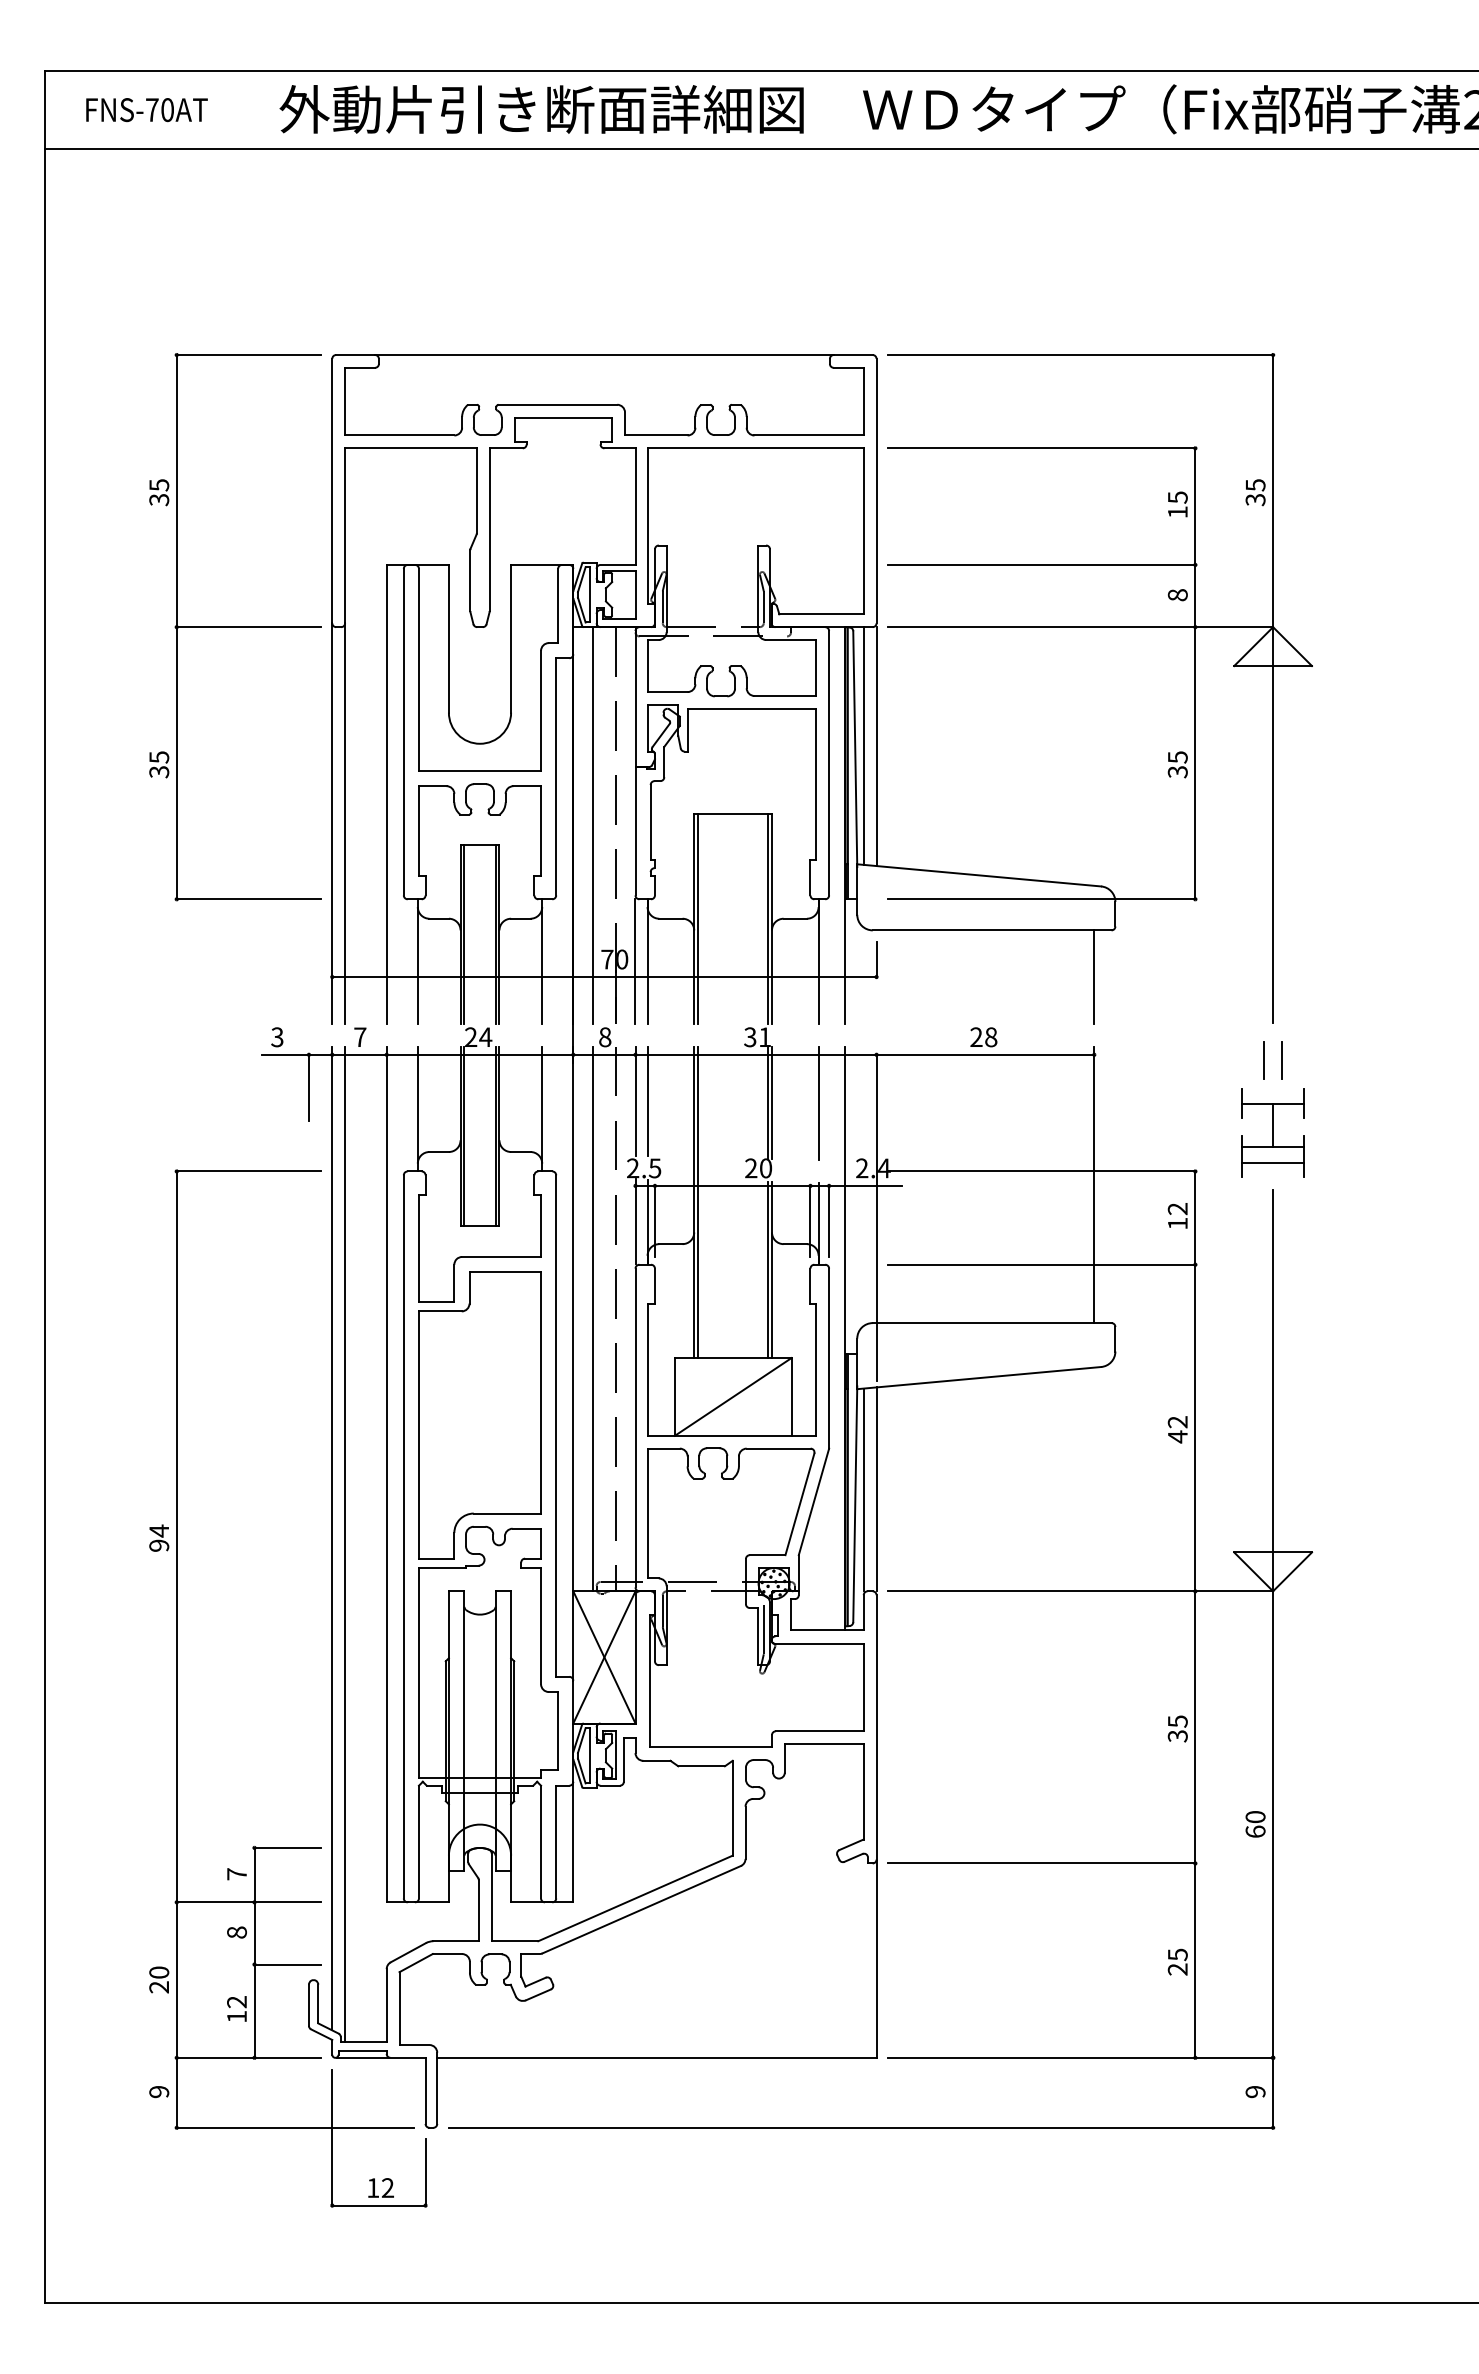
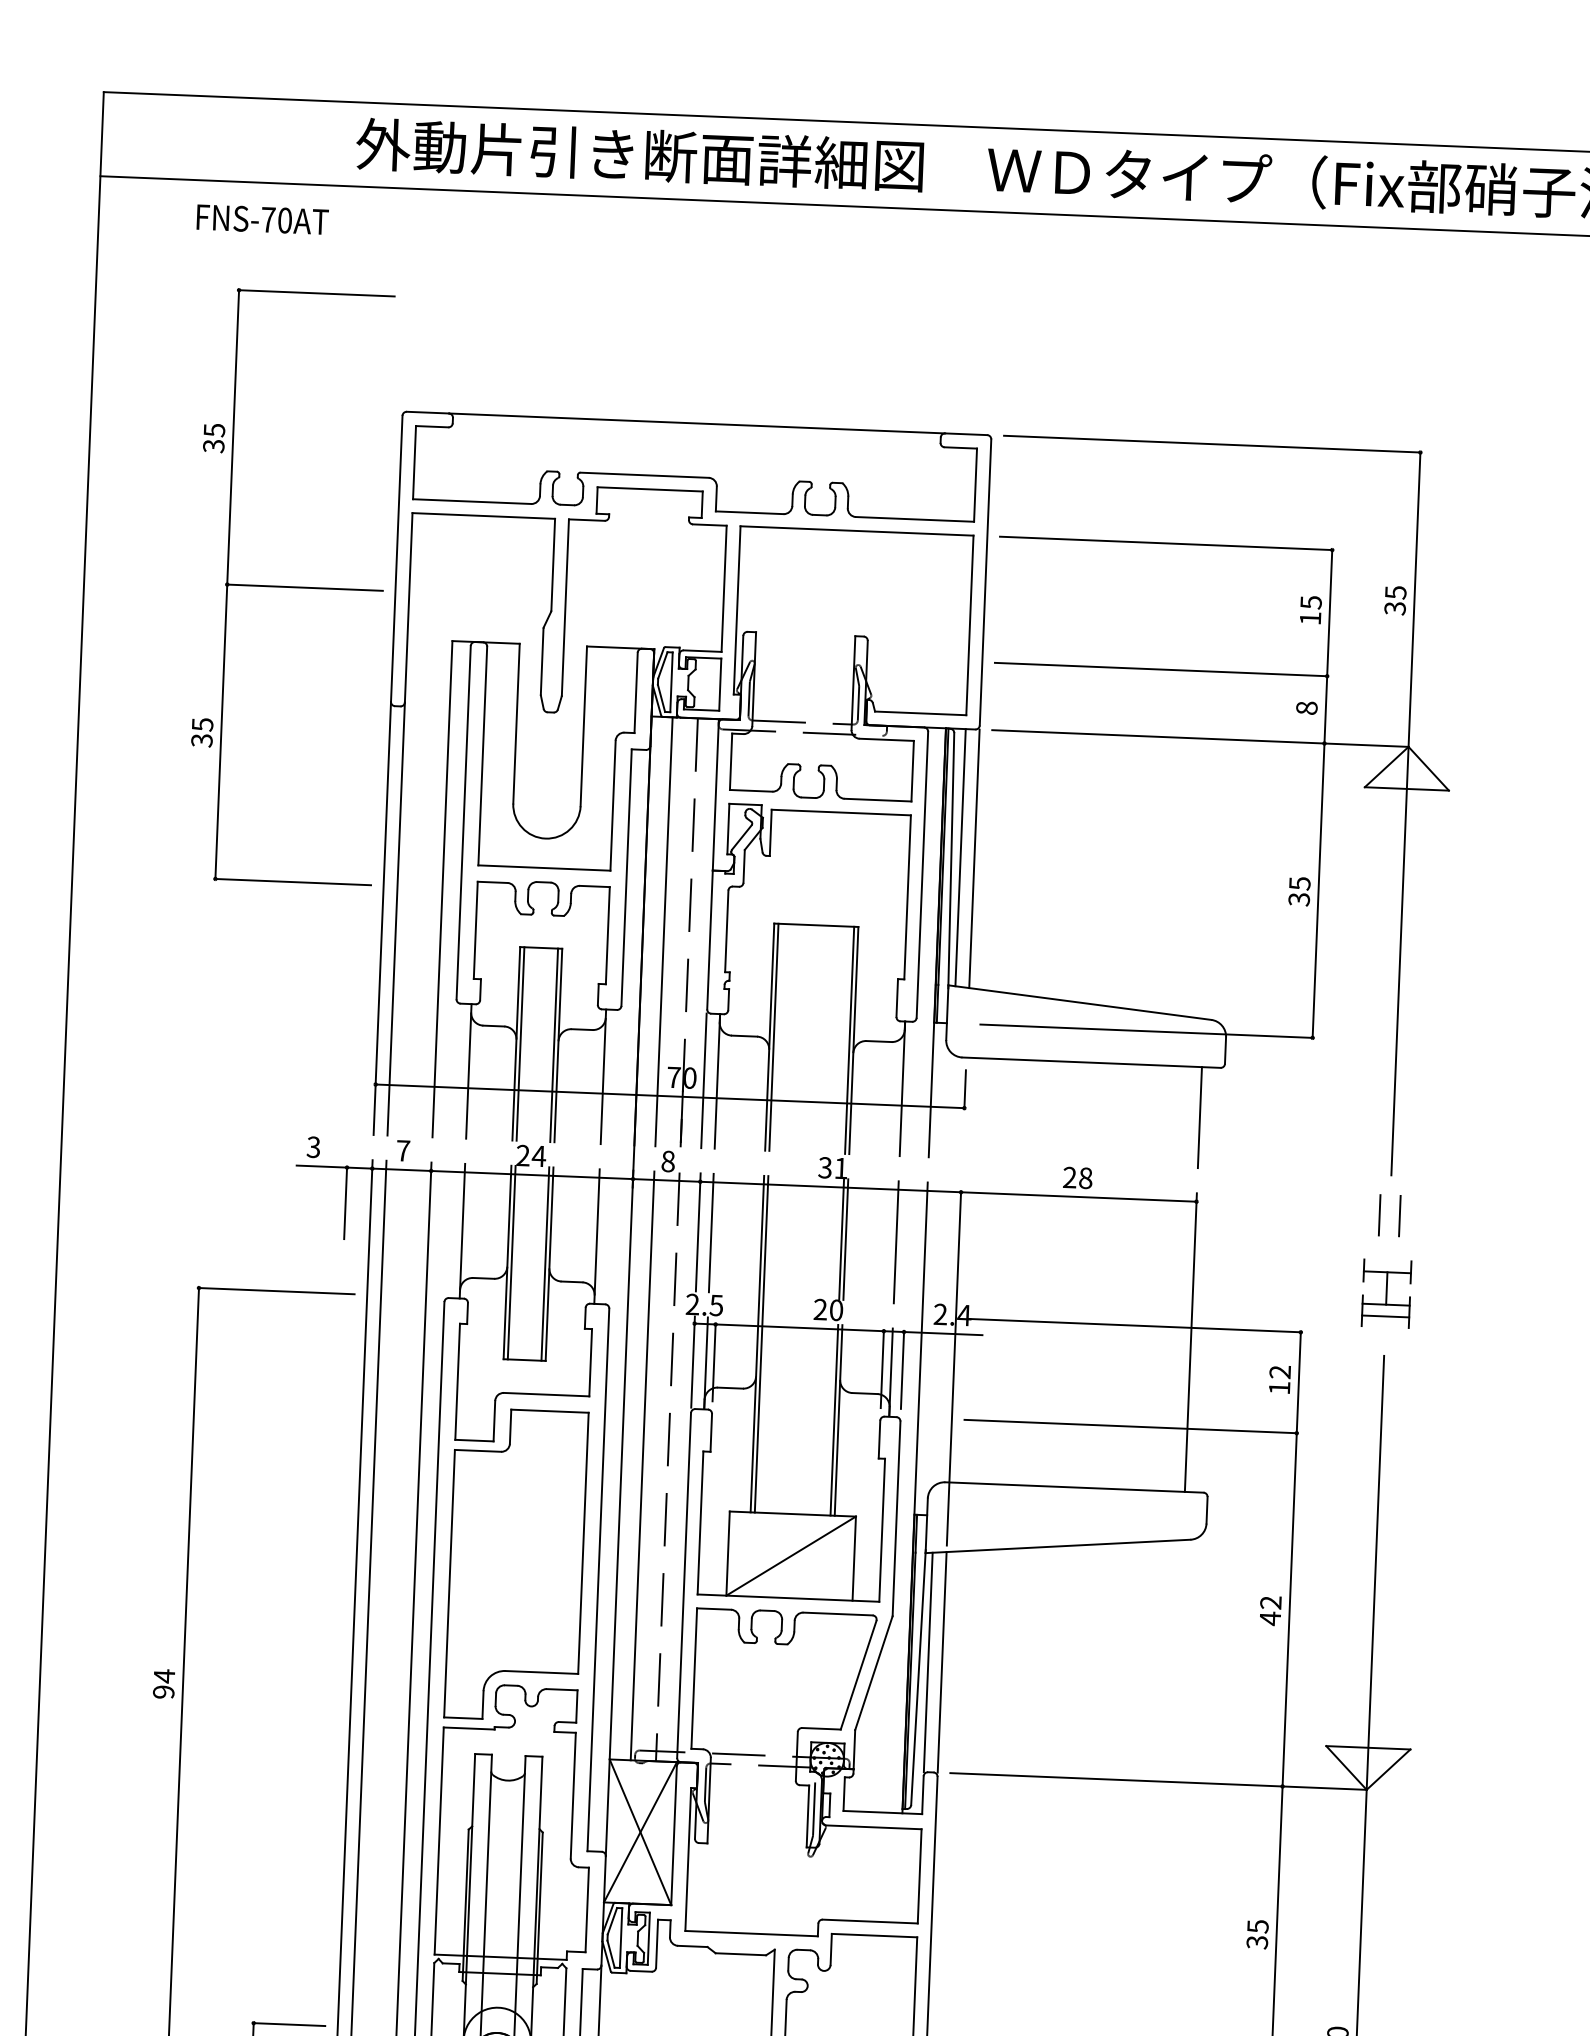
text: (146, 110) -> (262, 220), moved
part: (235, 627) -> (290, 587), moved
part: (1272, 1132) -> (1385, 1293), size x0.7

